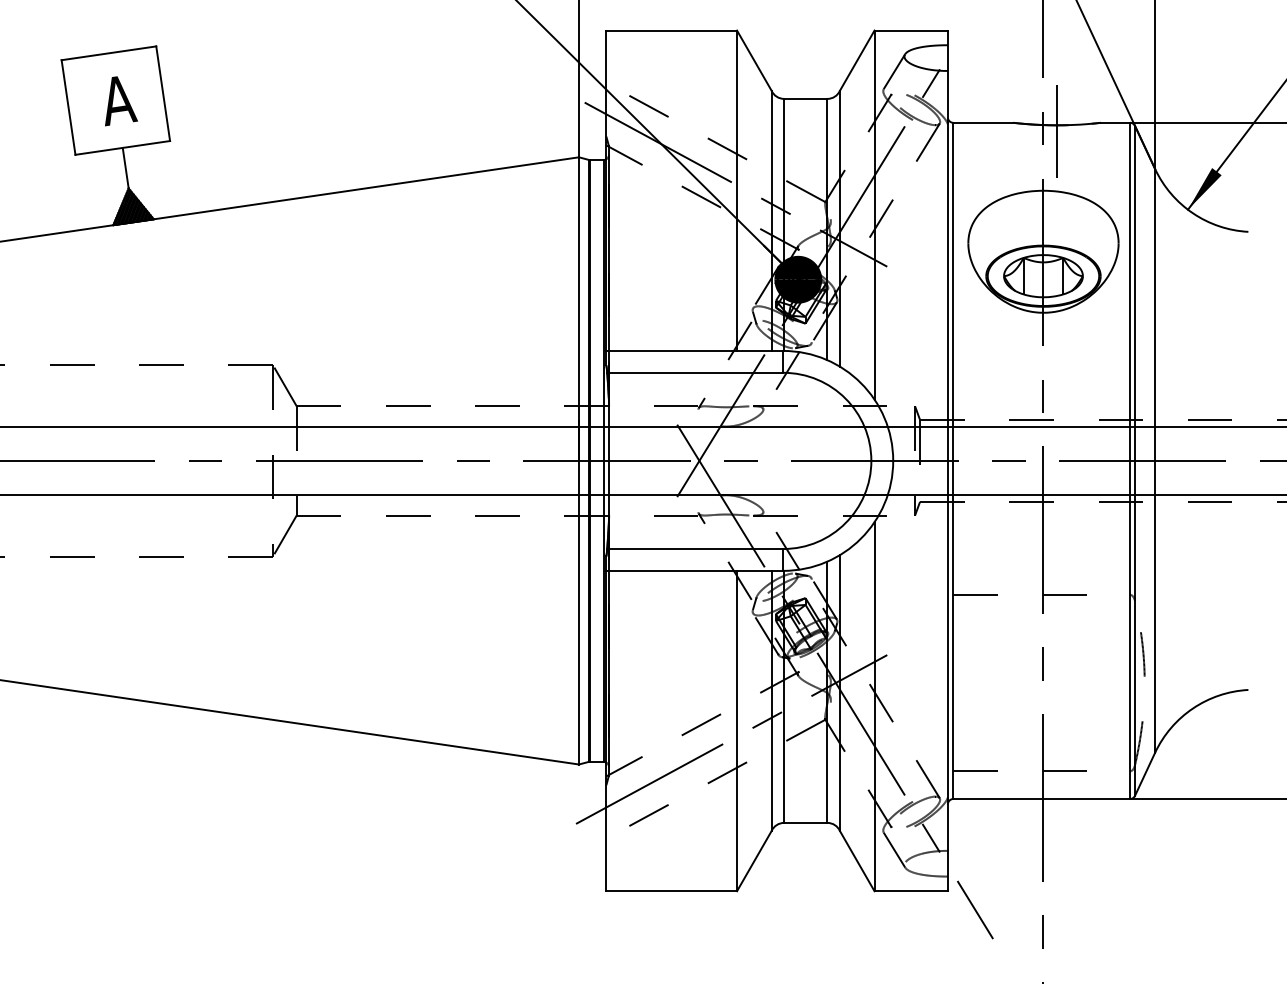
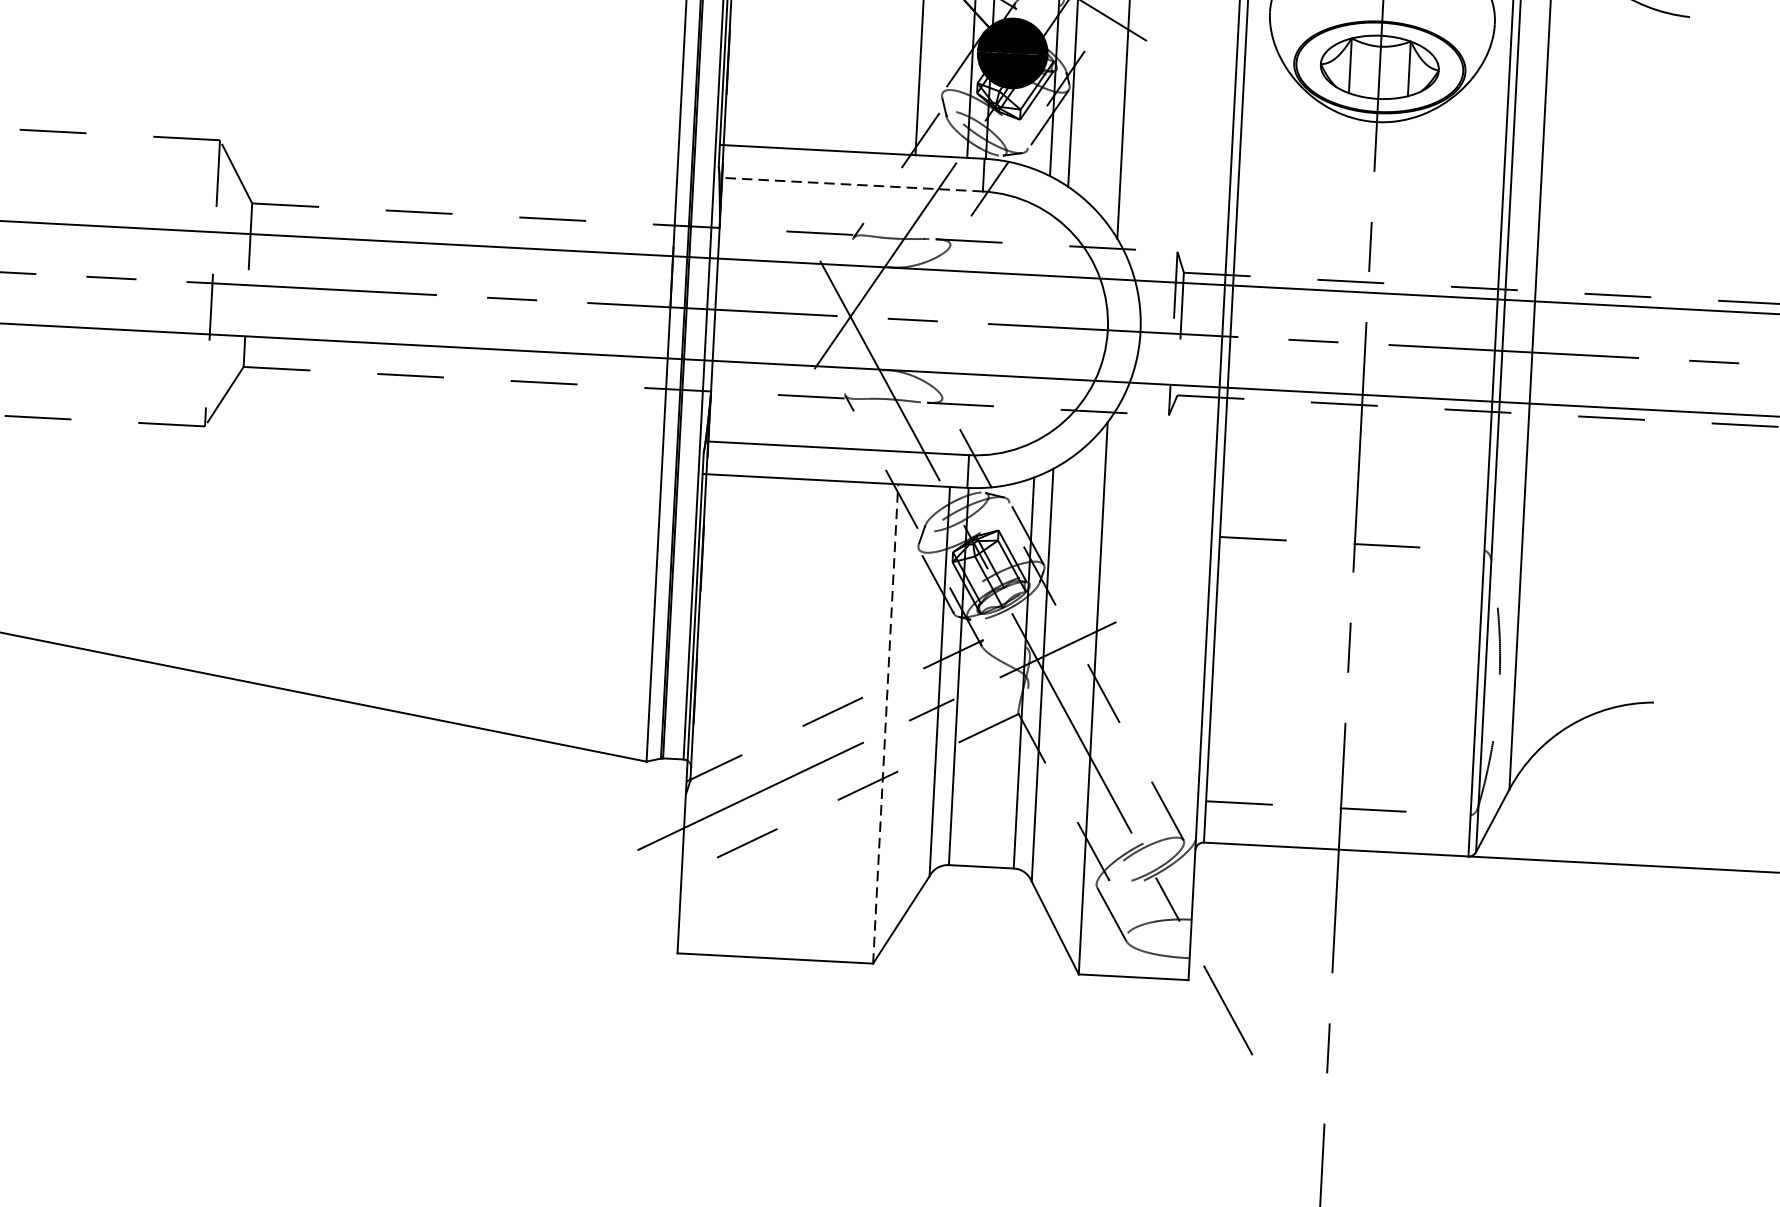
line: (694, 372) -> (850, 184), solid -> dashed
line: (737, 730) -> (886, 723), solid -> dashed

